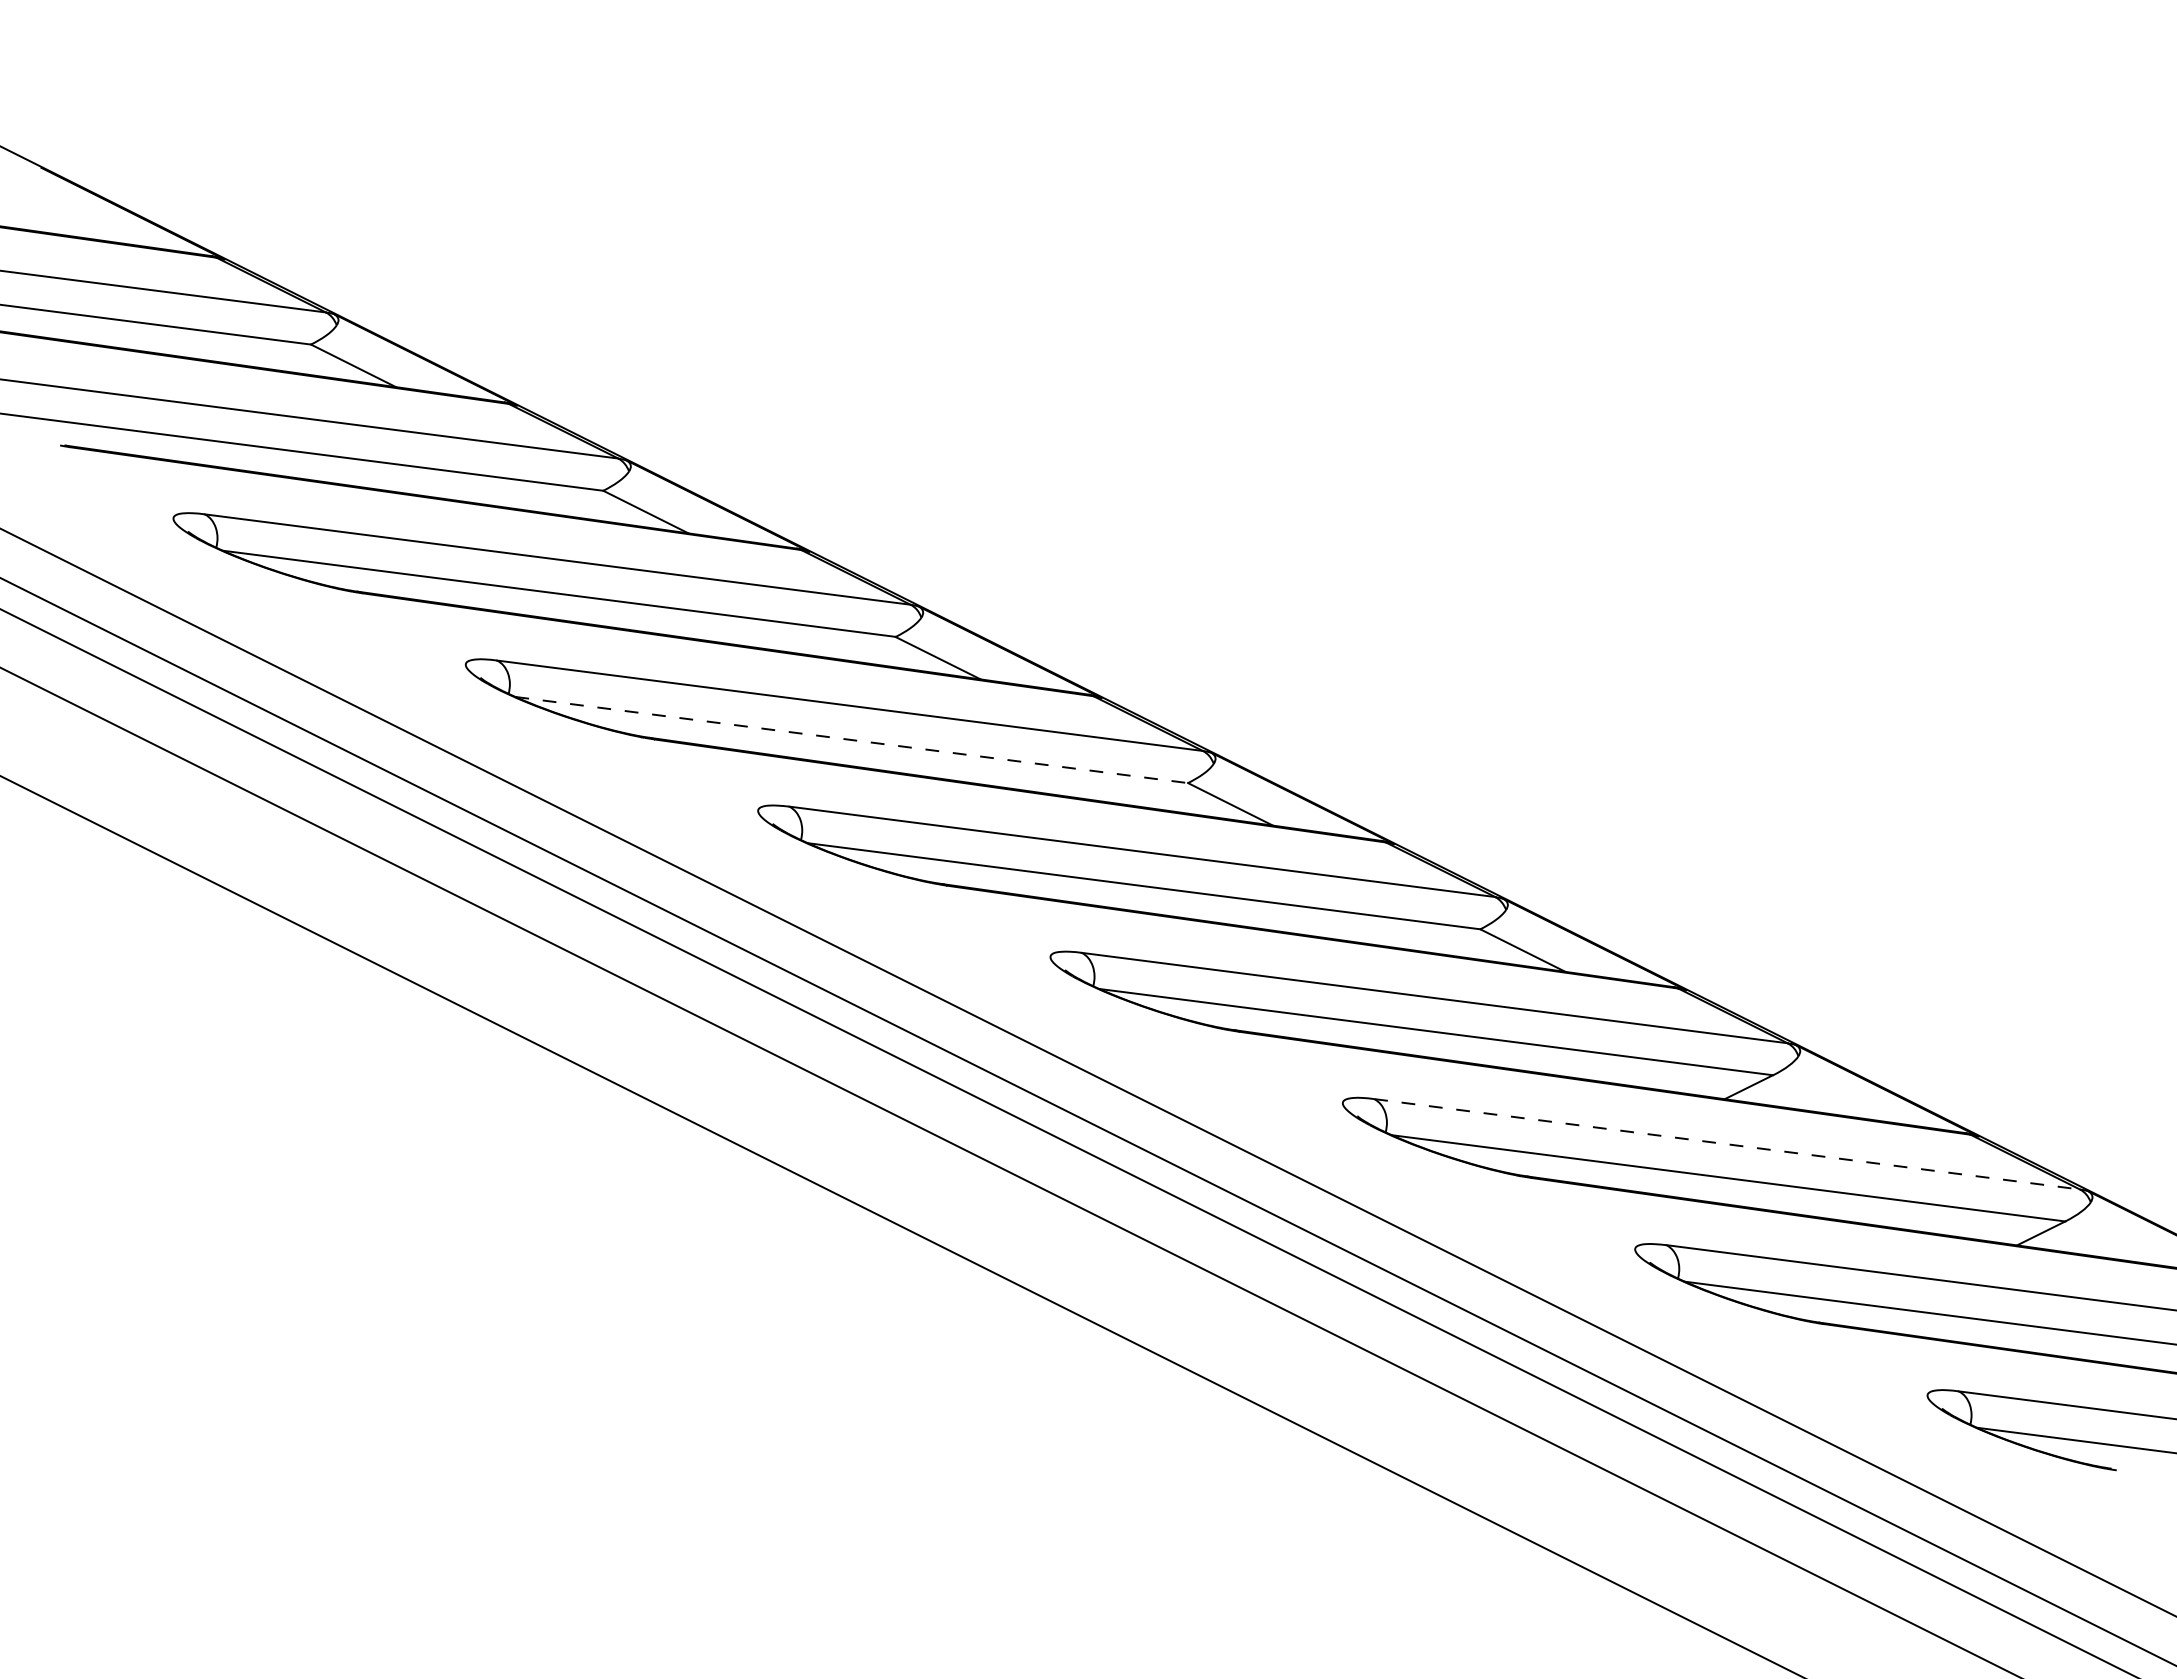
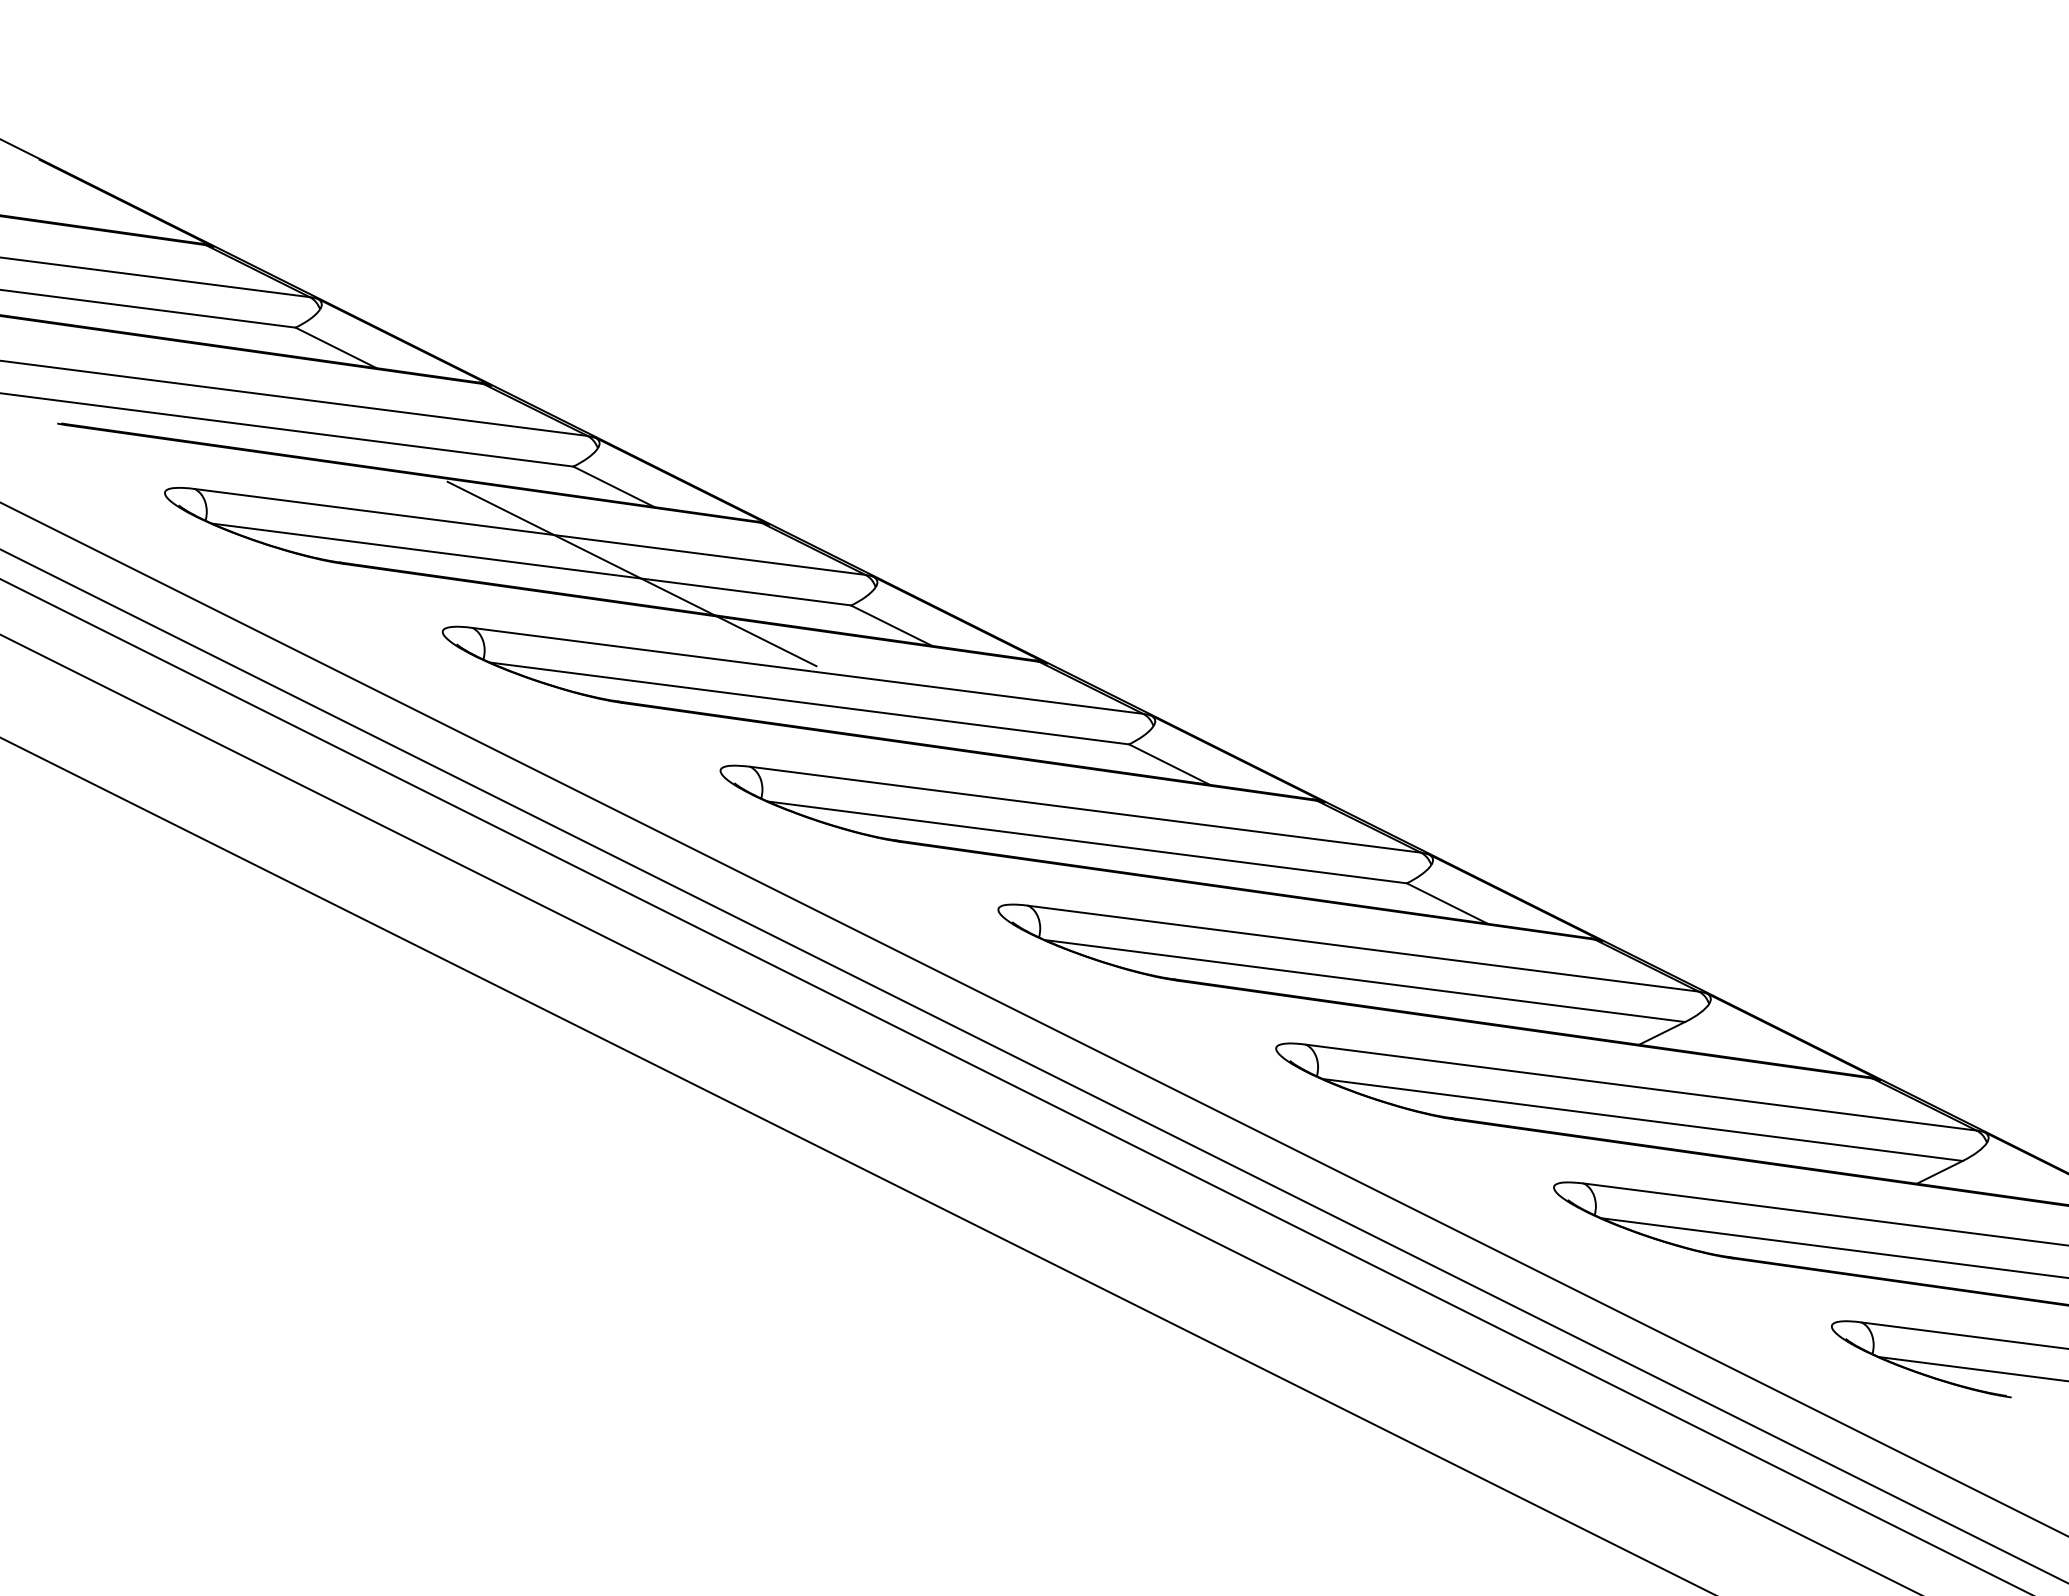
line: (664, 603) -> (631, 573), added
line: (852, 740) -> (810, 703), dashed -> solid
line: (1727, 1144) -> (1641, 1087), dashed -> solid

